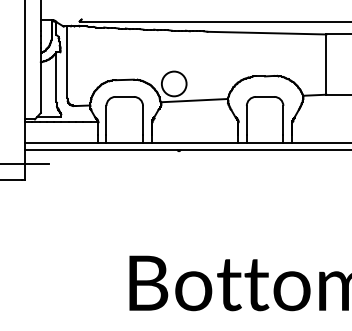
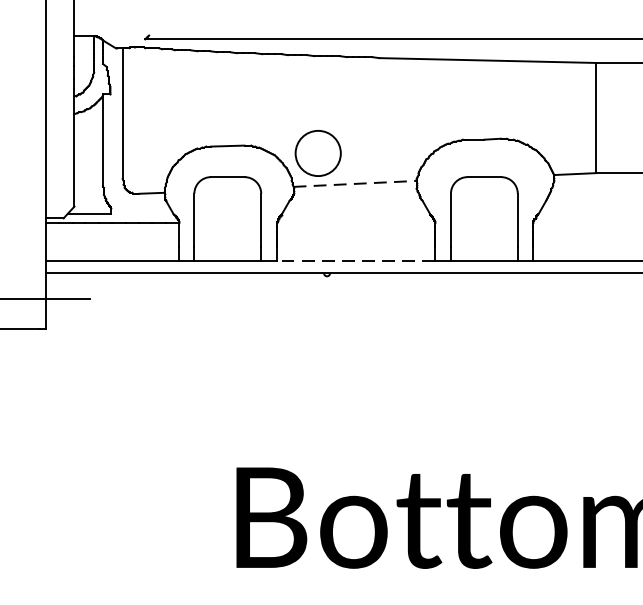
line: (194, 100) -> (355, 183), solid -> dashed
line: (194, 142) -> (355, 260), solid -> dashed

